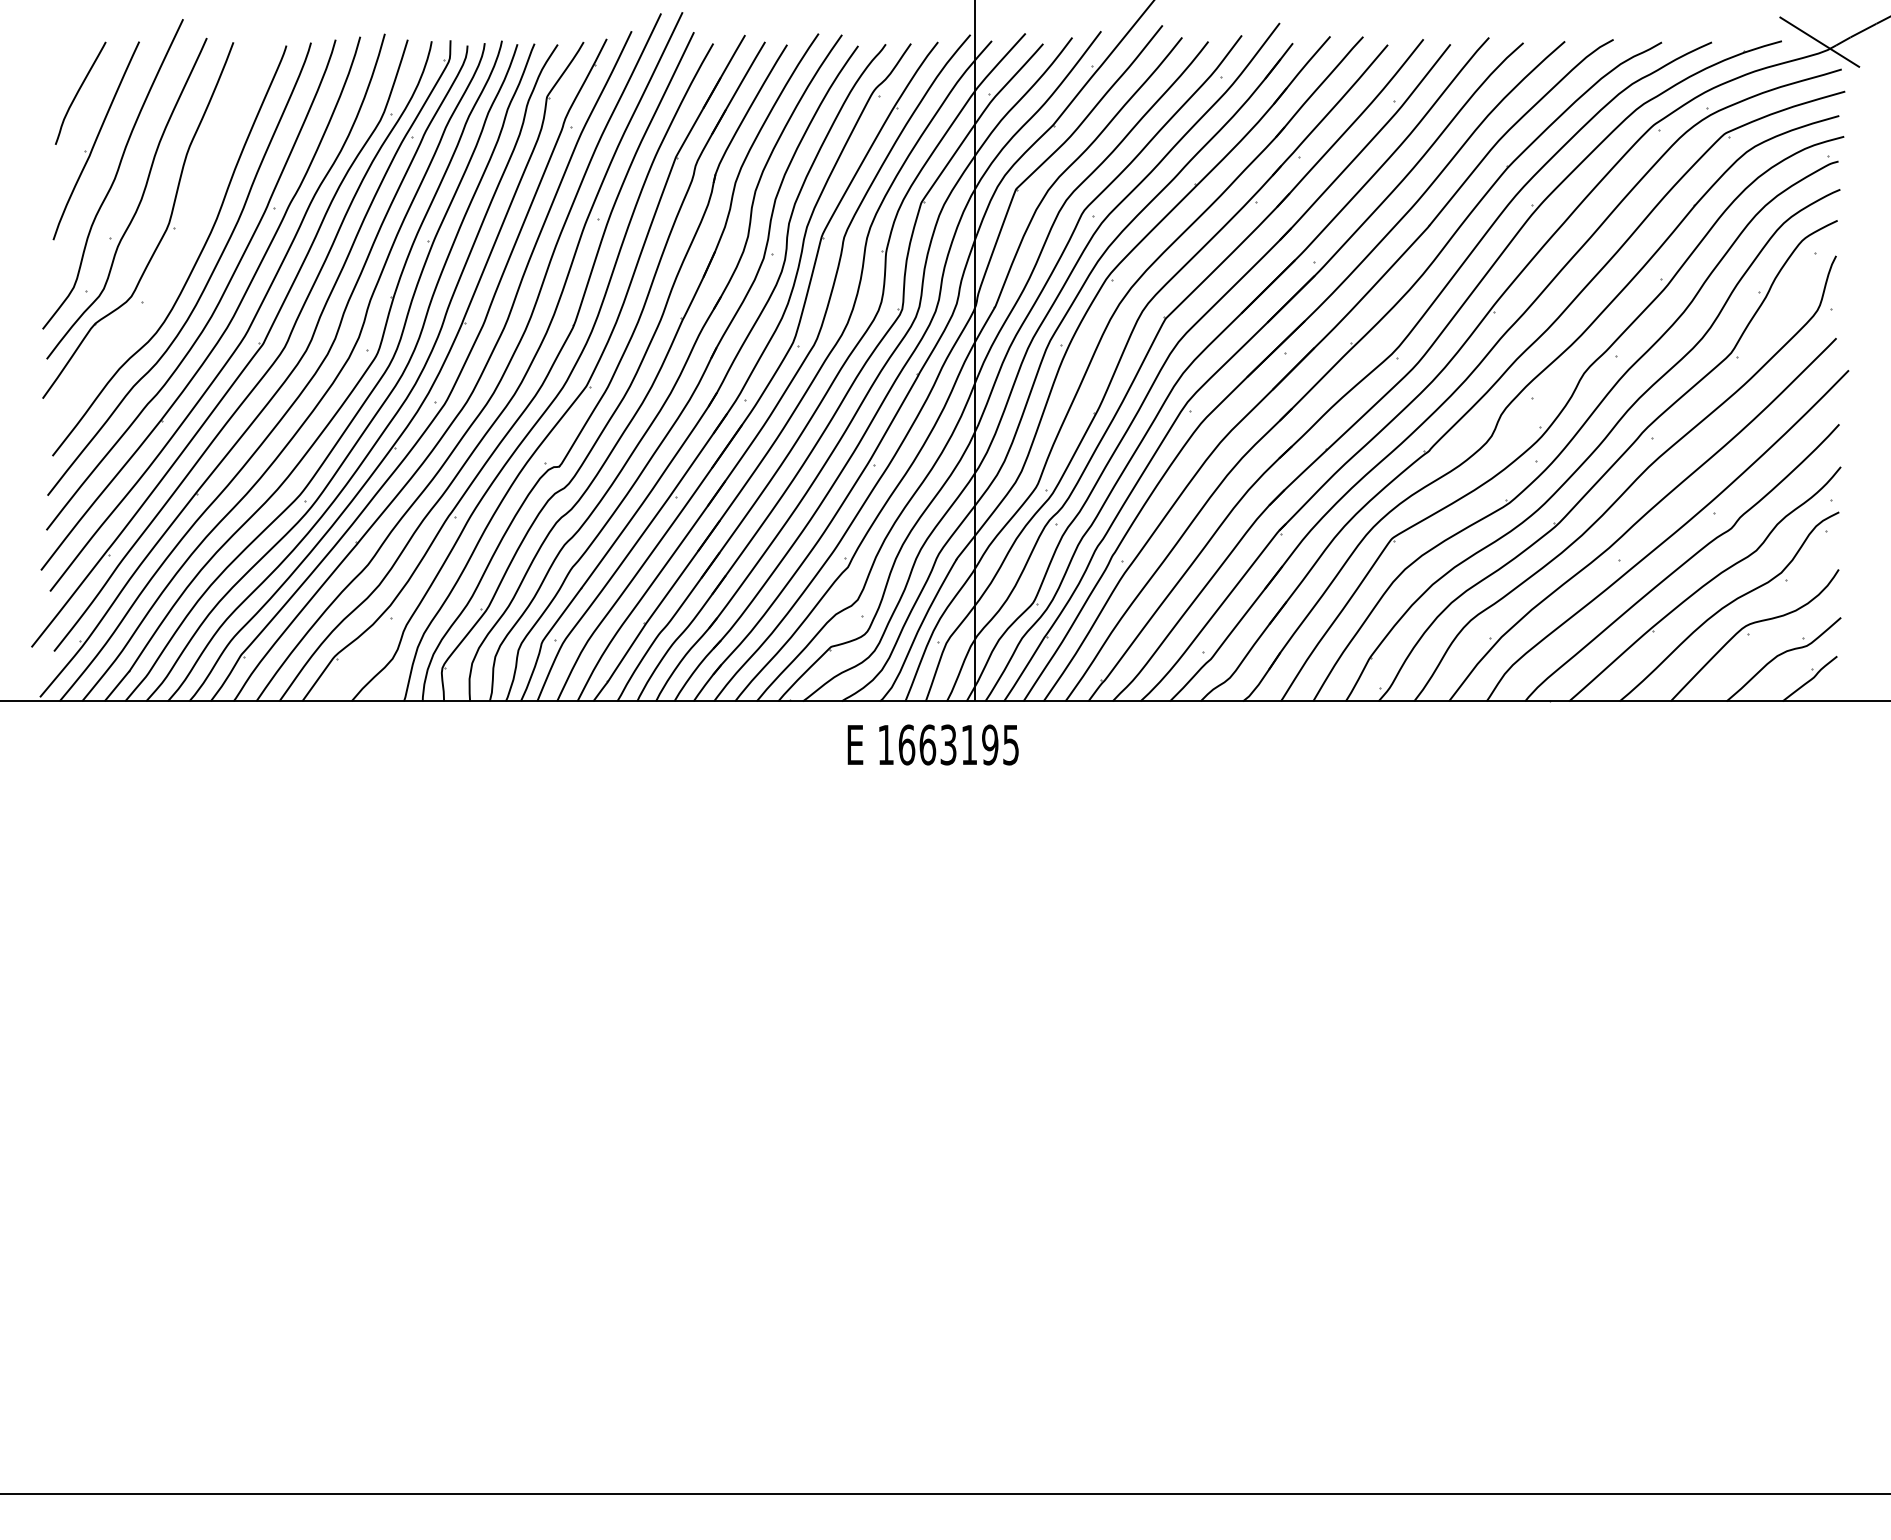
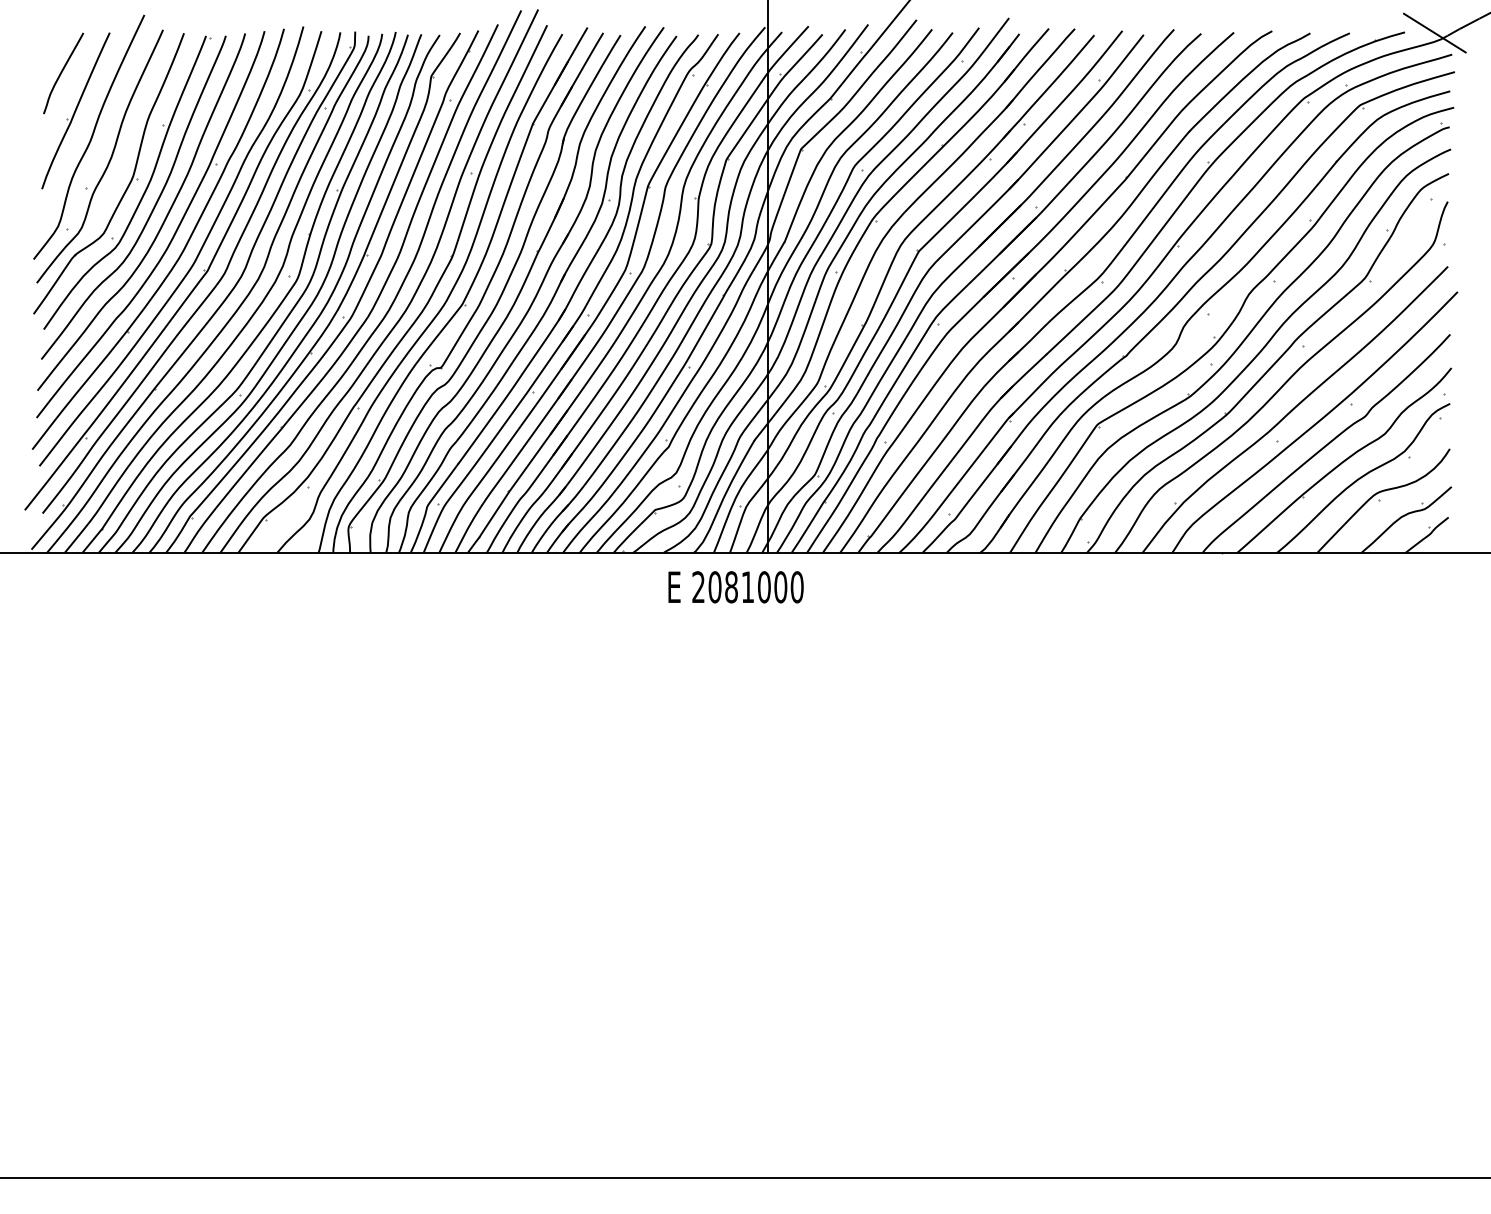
part: (183, 242) -> (144, 191), added
text: (948, 744) -> (747, 586), 1663195 -> 2081000

